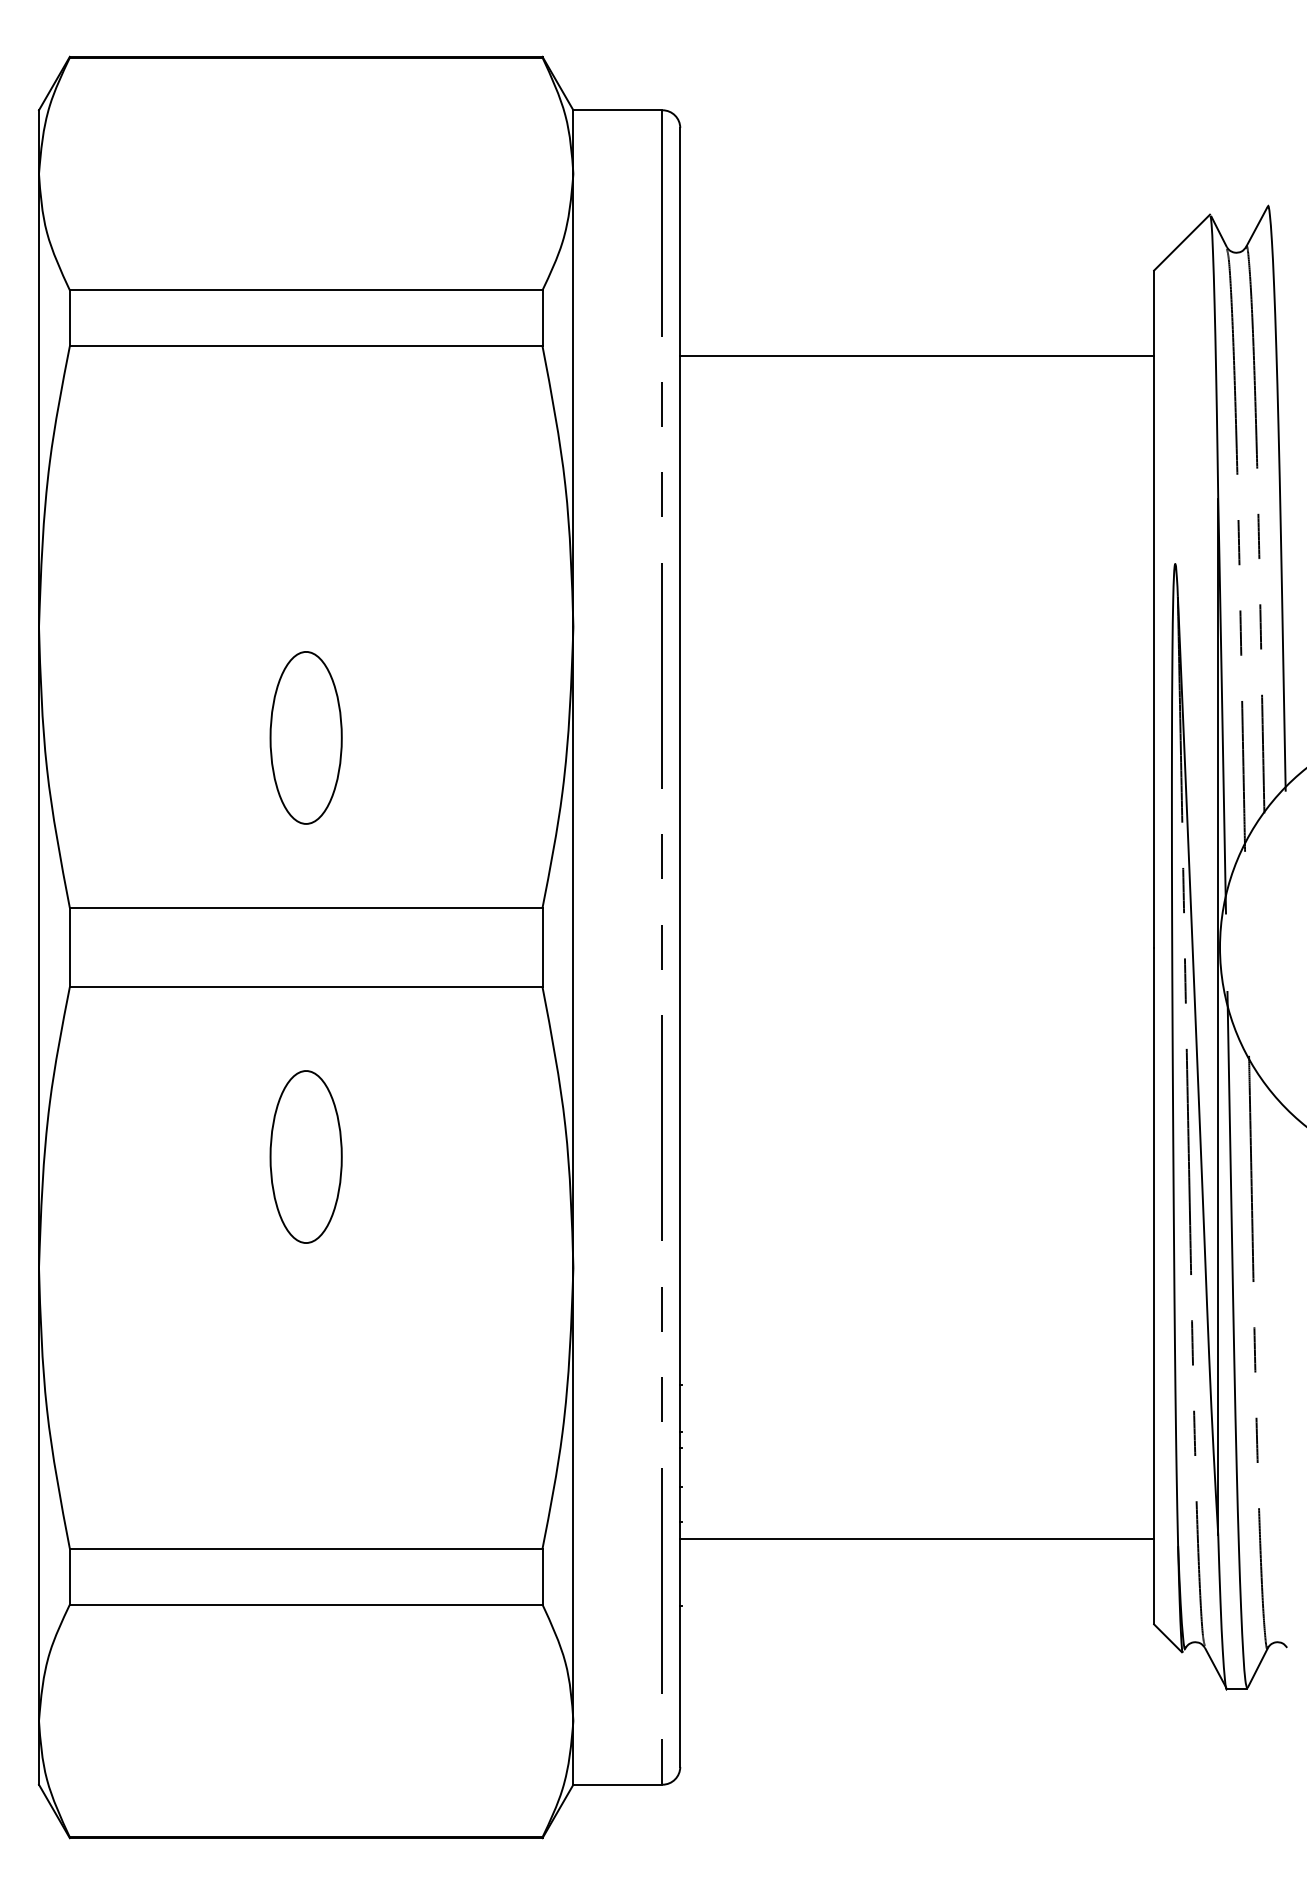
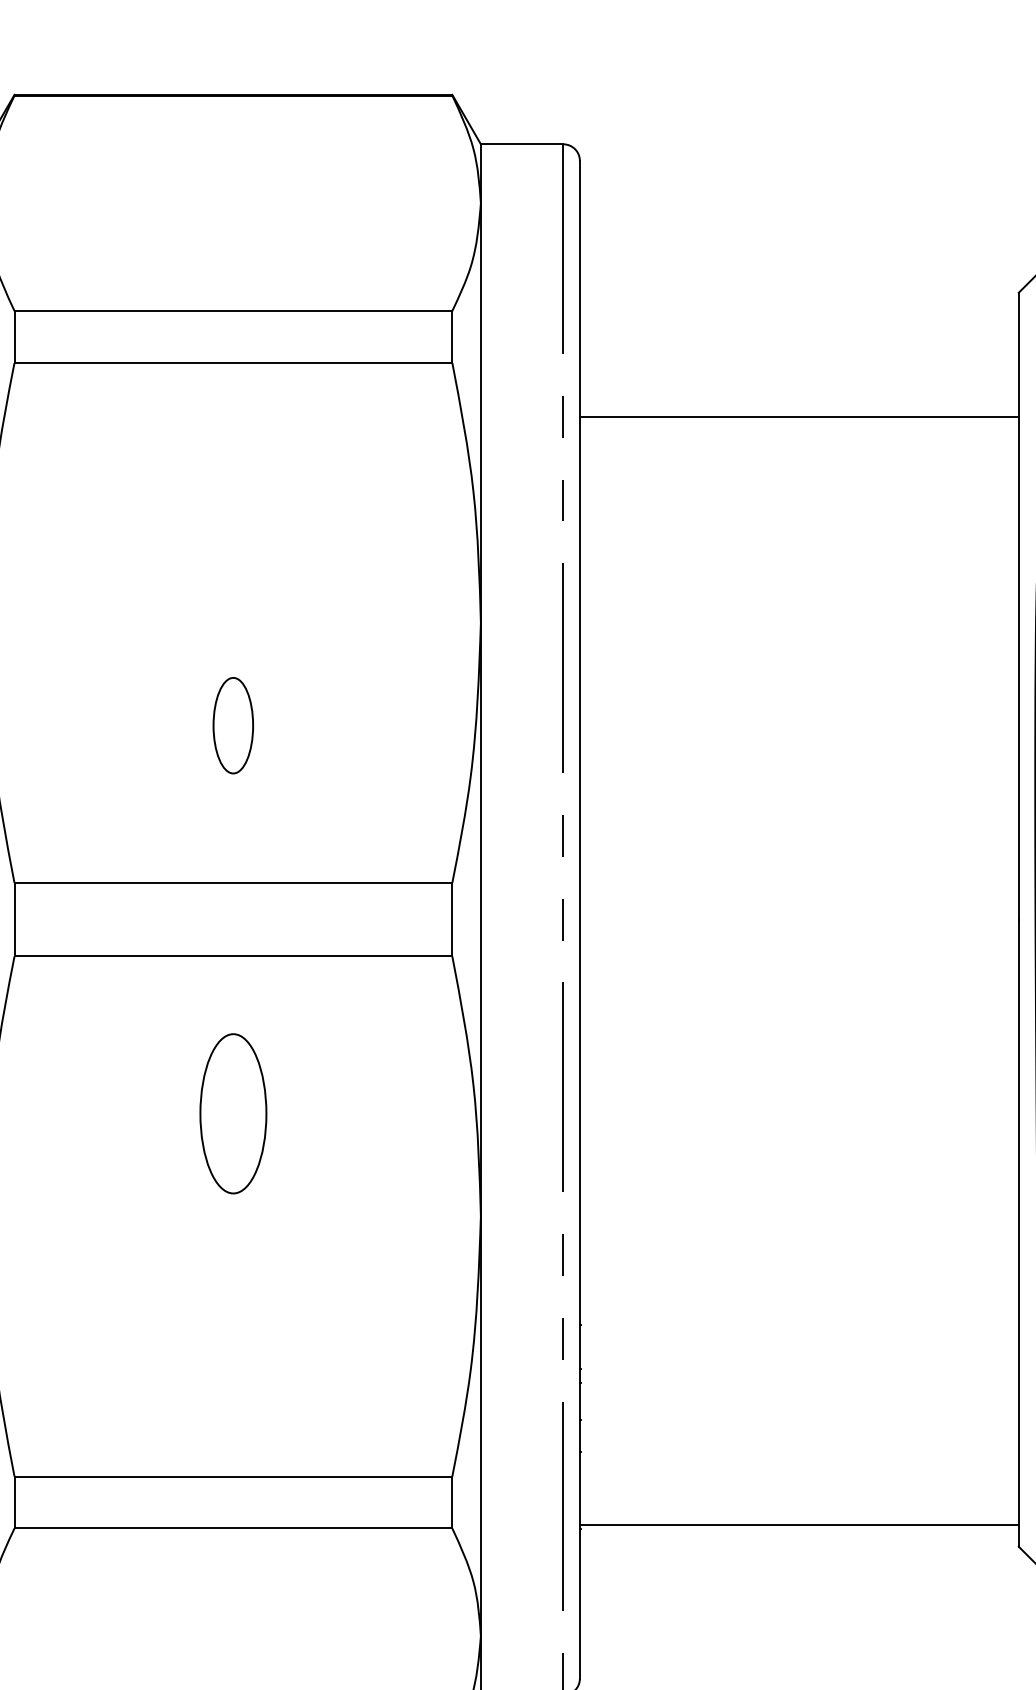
line: (917, 356) -> (799, 417), moved
part: (305, 737) -> (232, 725), size x0.6
line: (917, 1538) -> (799, 1524), moved

